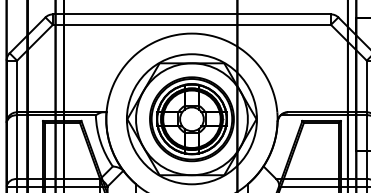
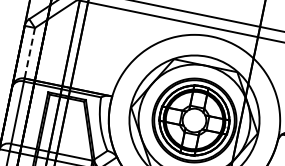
line: (17, 86) -> (30, 53), solid -> dashed

